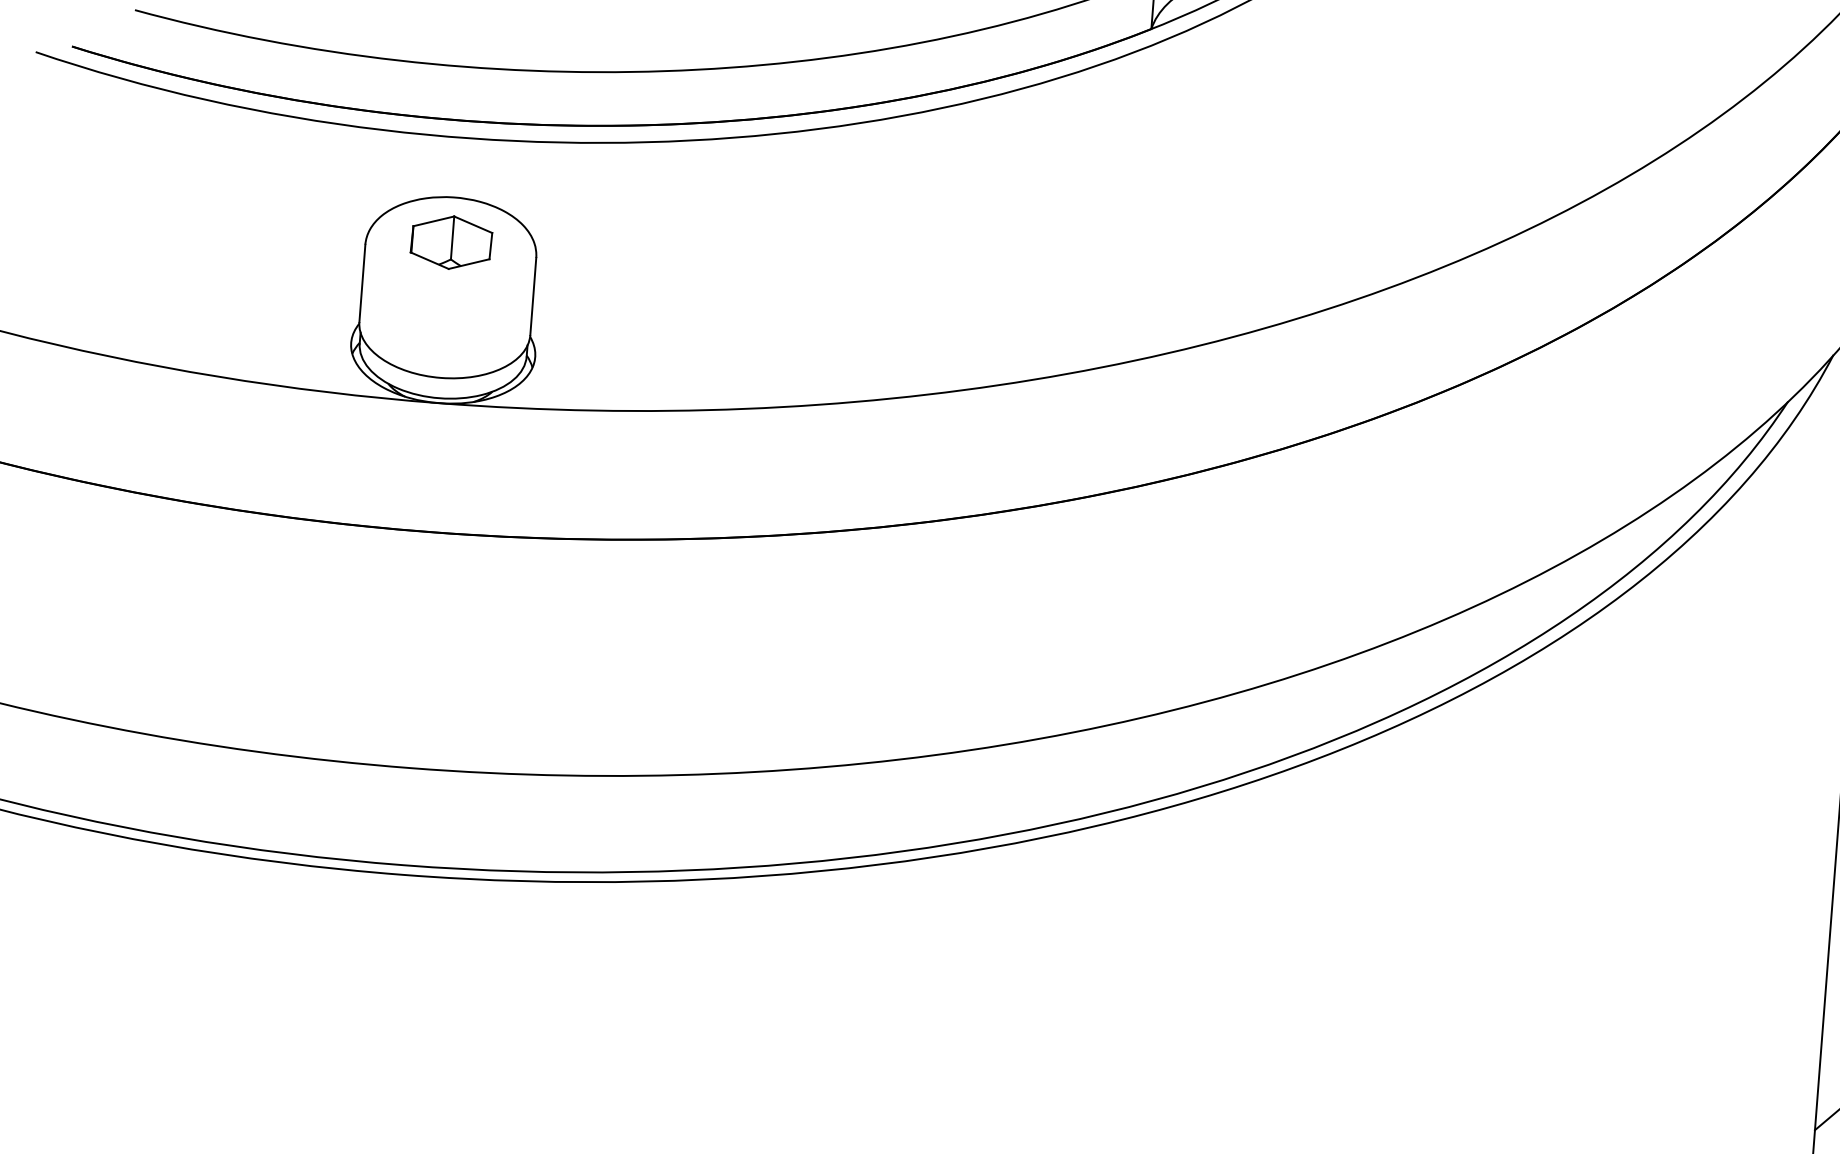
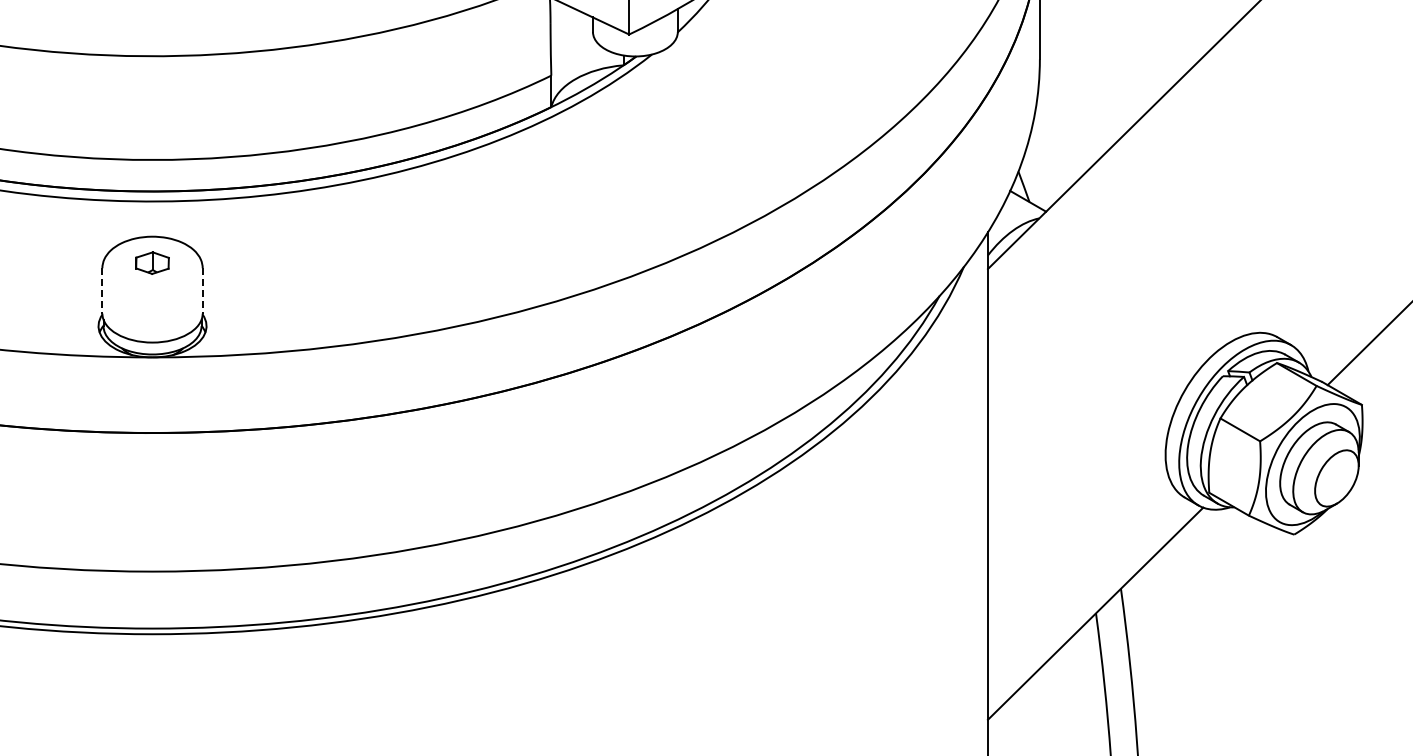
part: (451, 241) -> (152, 262), size x0.7
line: (362, 282) -> (102, 290), solid -> dashed
line: (533, 295) -> (202, 290), solid -> dashed

